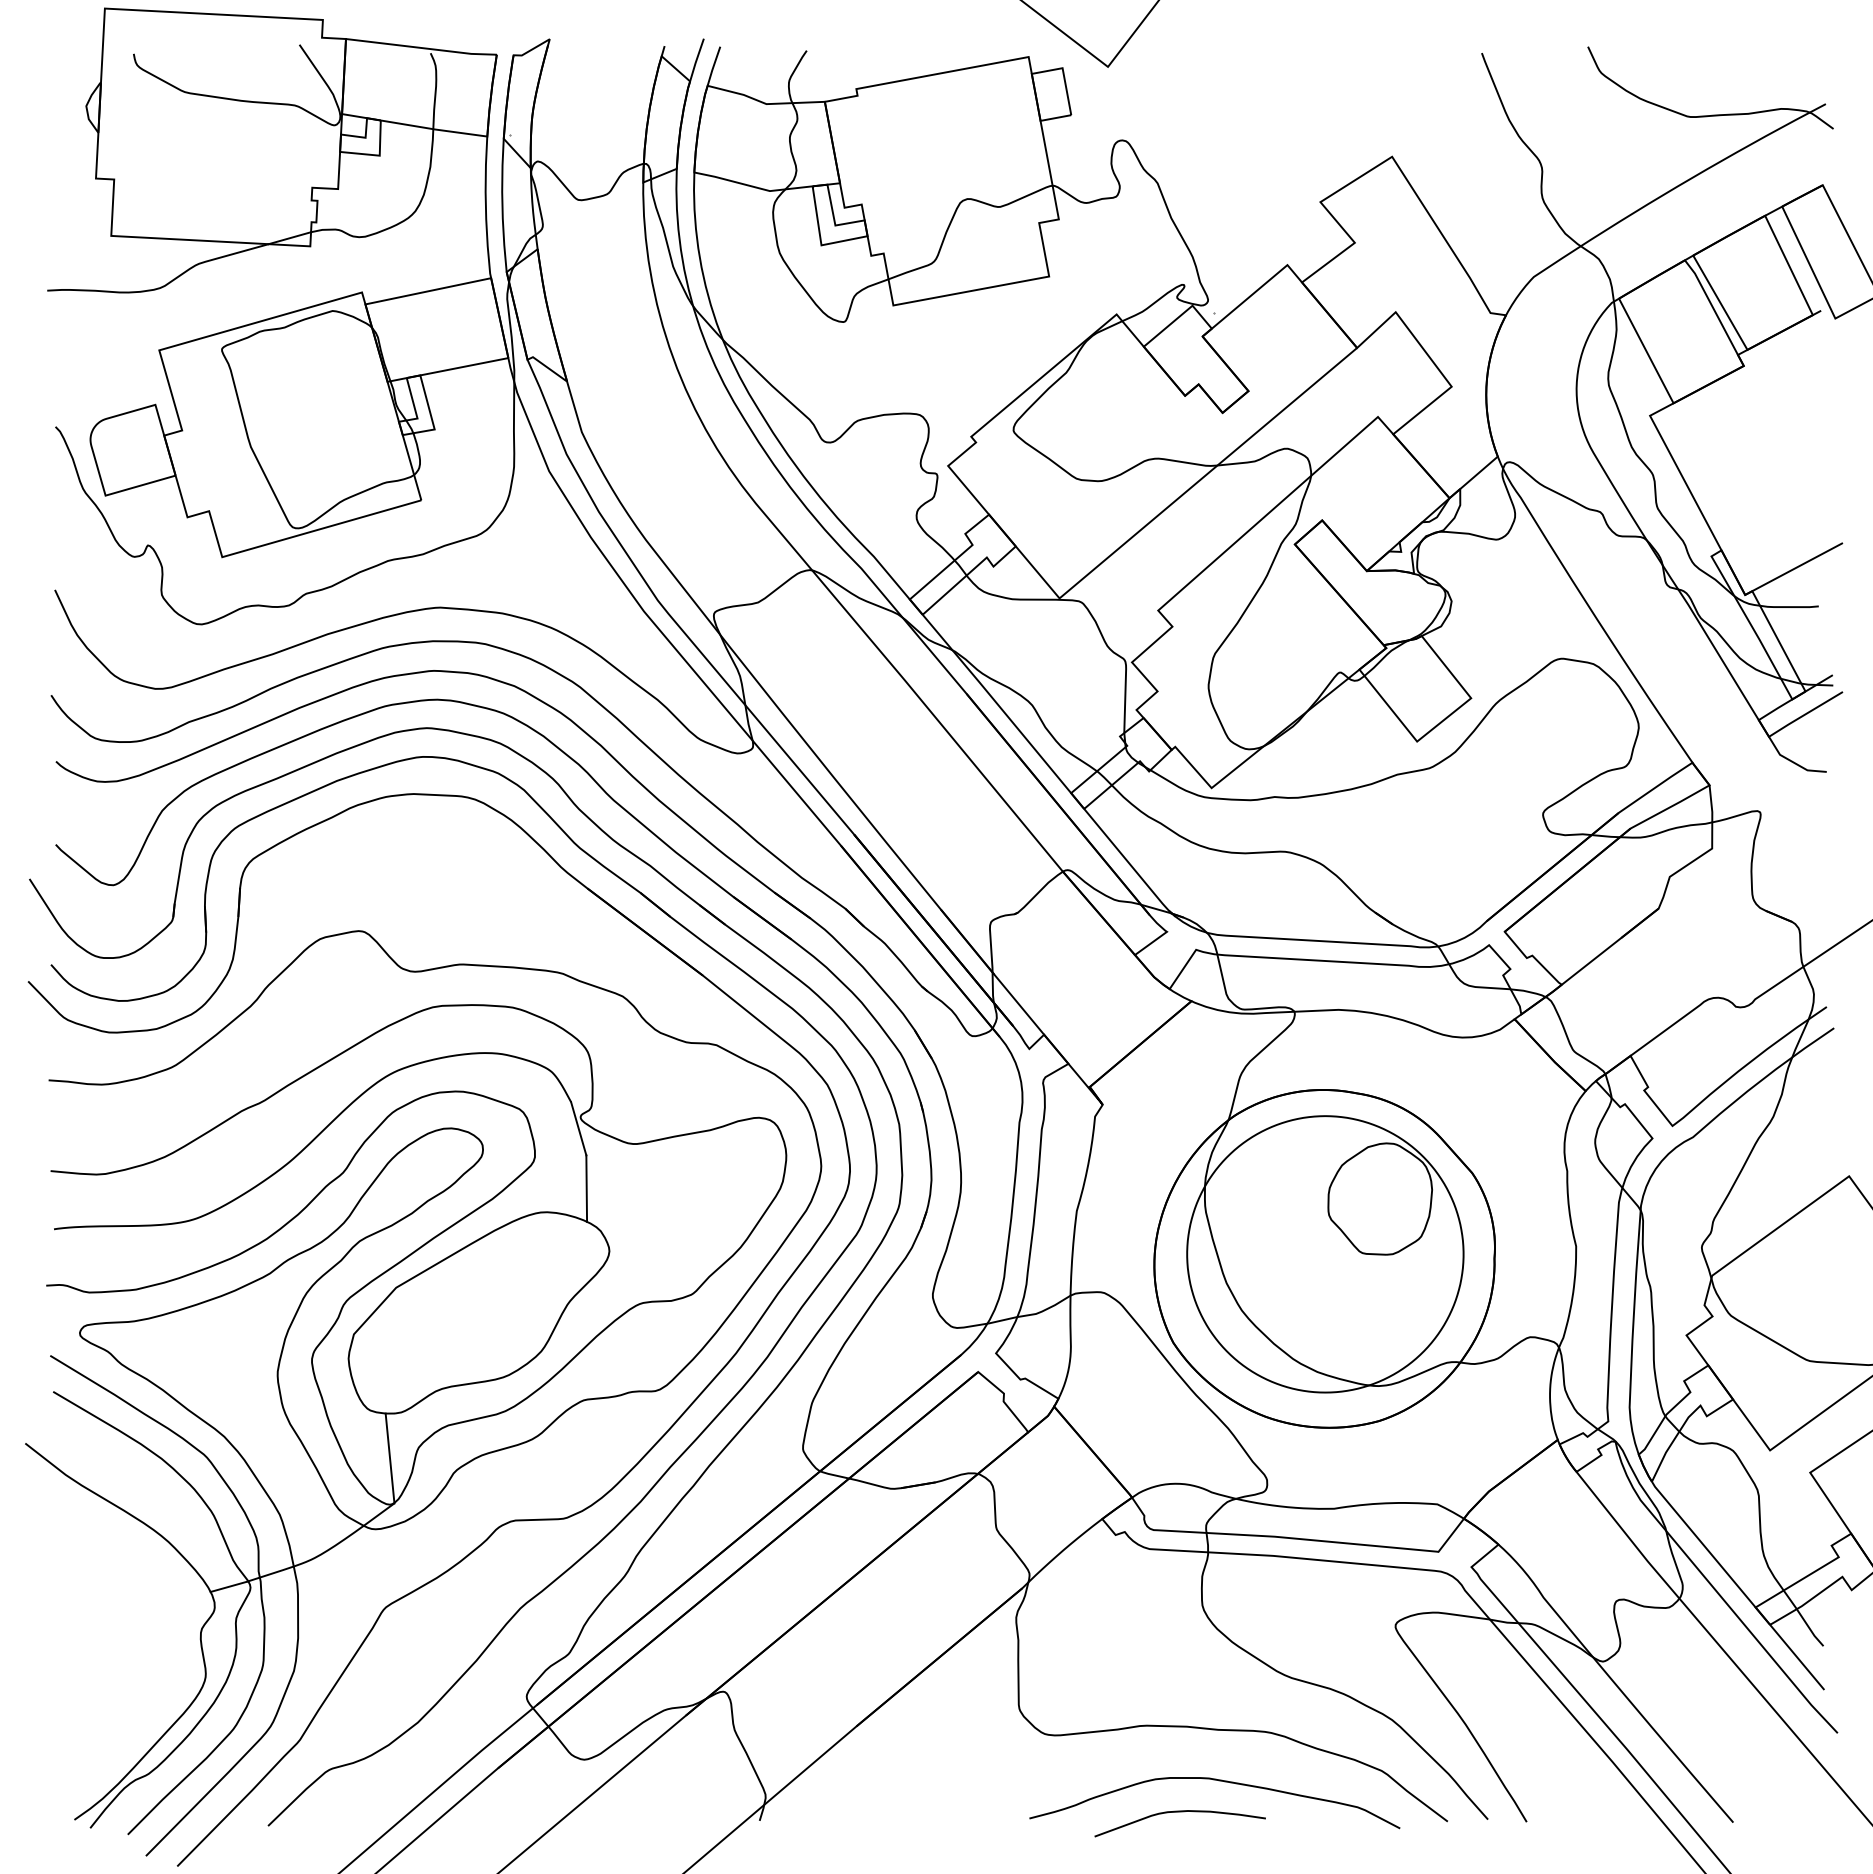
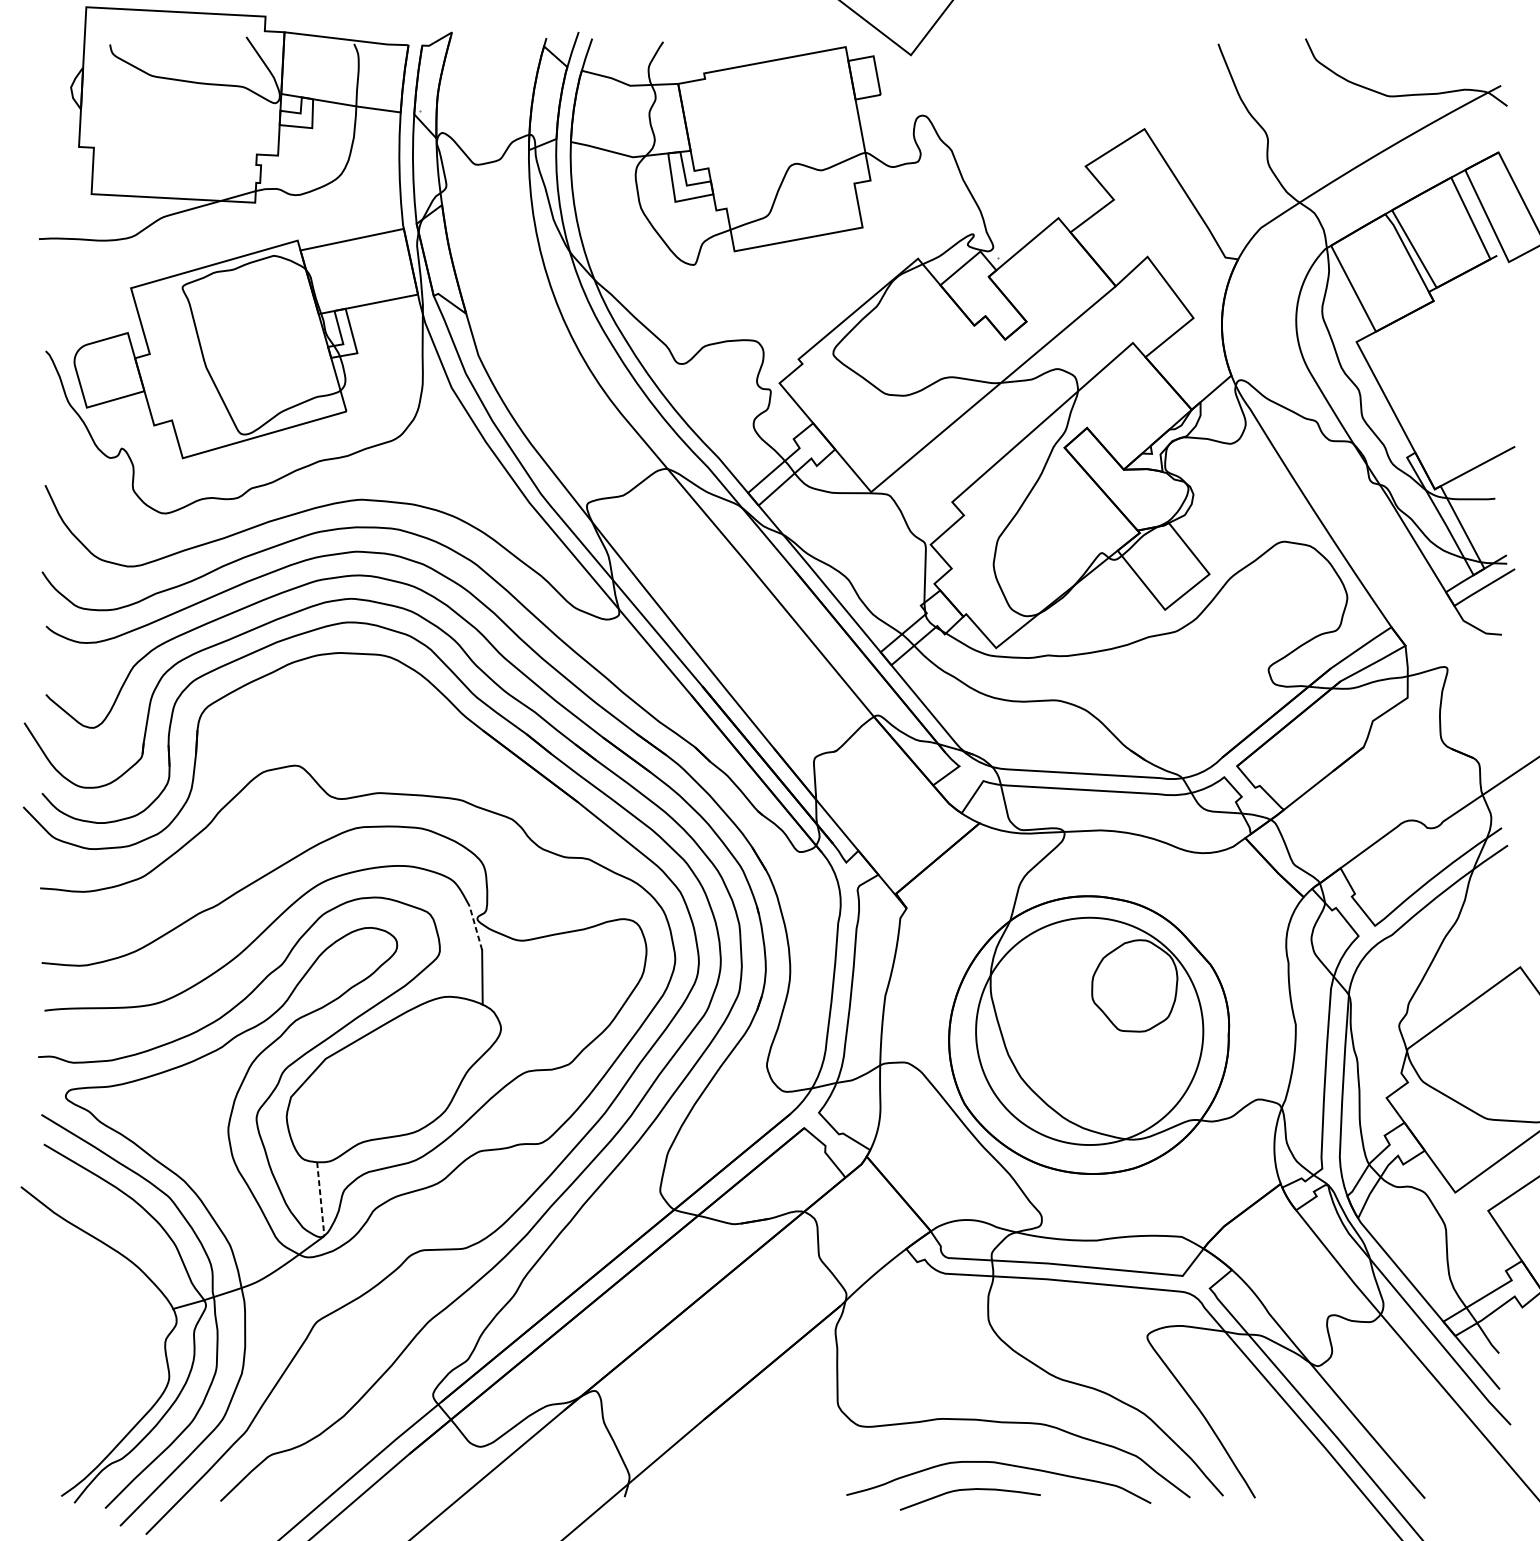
line: (578, 1128) -> (475, 927), solid -> dashed
line: (390, 1458) -> (321, 1199), solid -> dashed

